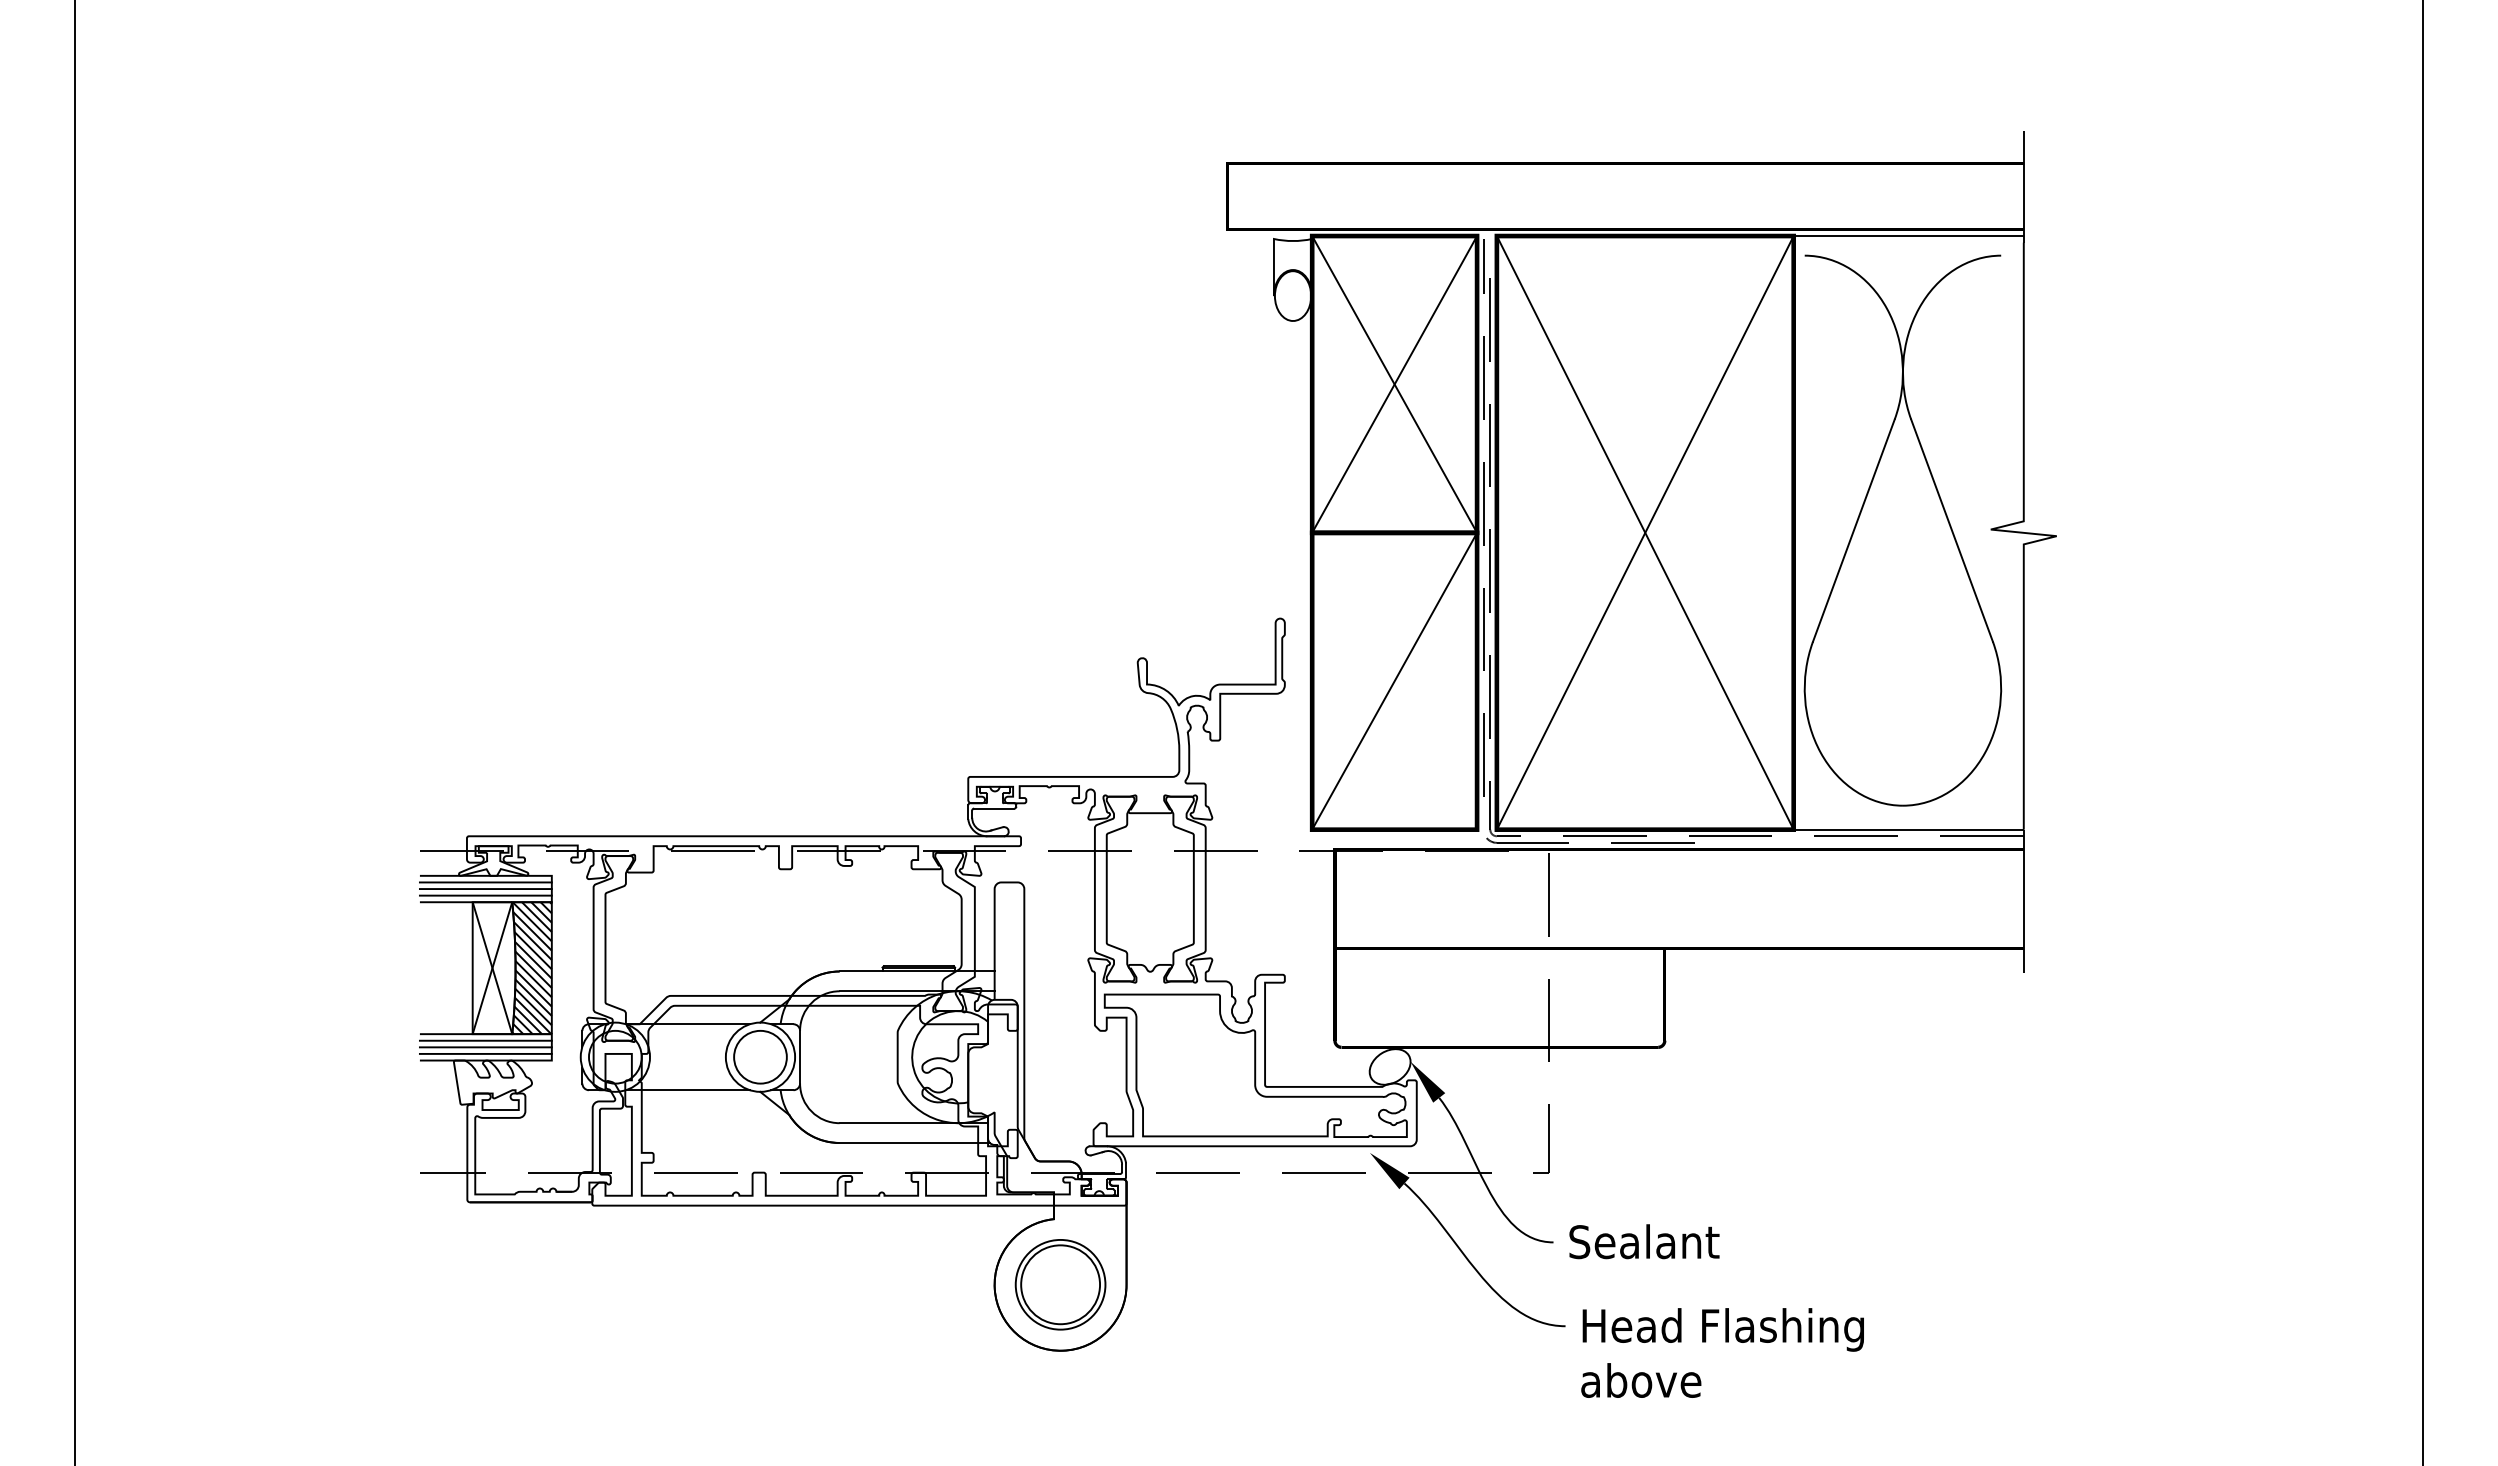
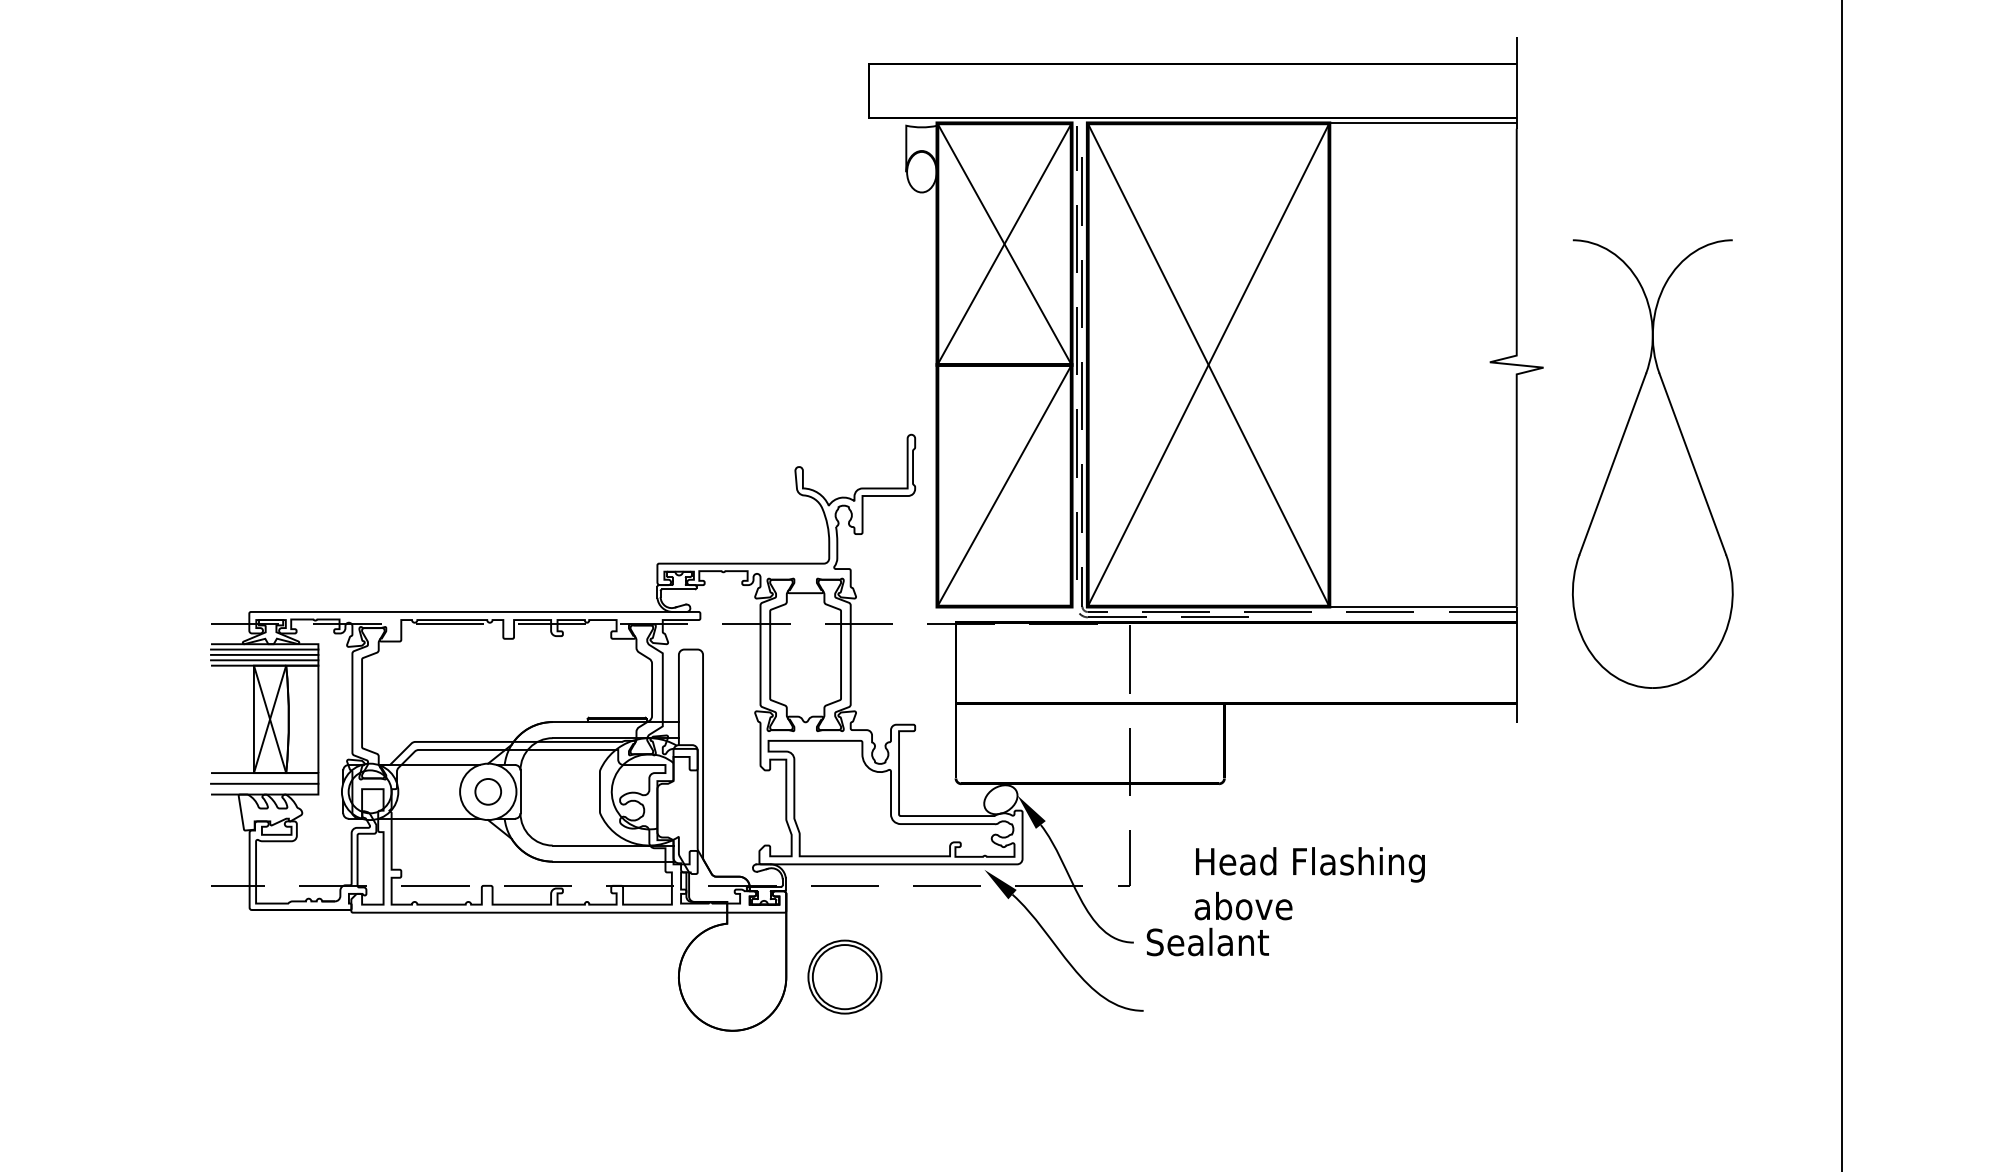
part: (1902, 530) -> (1652, 463), moved
hatch: (531, 968) -> (301, 719), removed
line: (485, 1040) -> (264, 778), removed
line: (485, 1053) -> (264, 788), removed
circle: (760, 1056) -> (488, 791), size x0.6
part: (1060, 1284) -> (844, 976), moved
text: (1722, 1352) -> (1309, 883), moved

